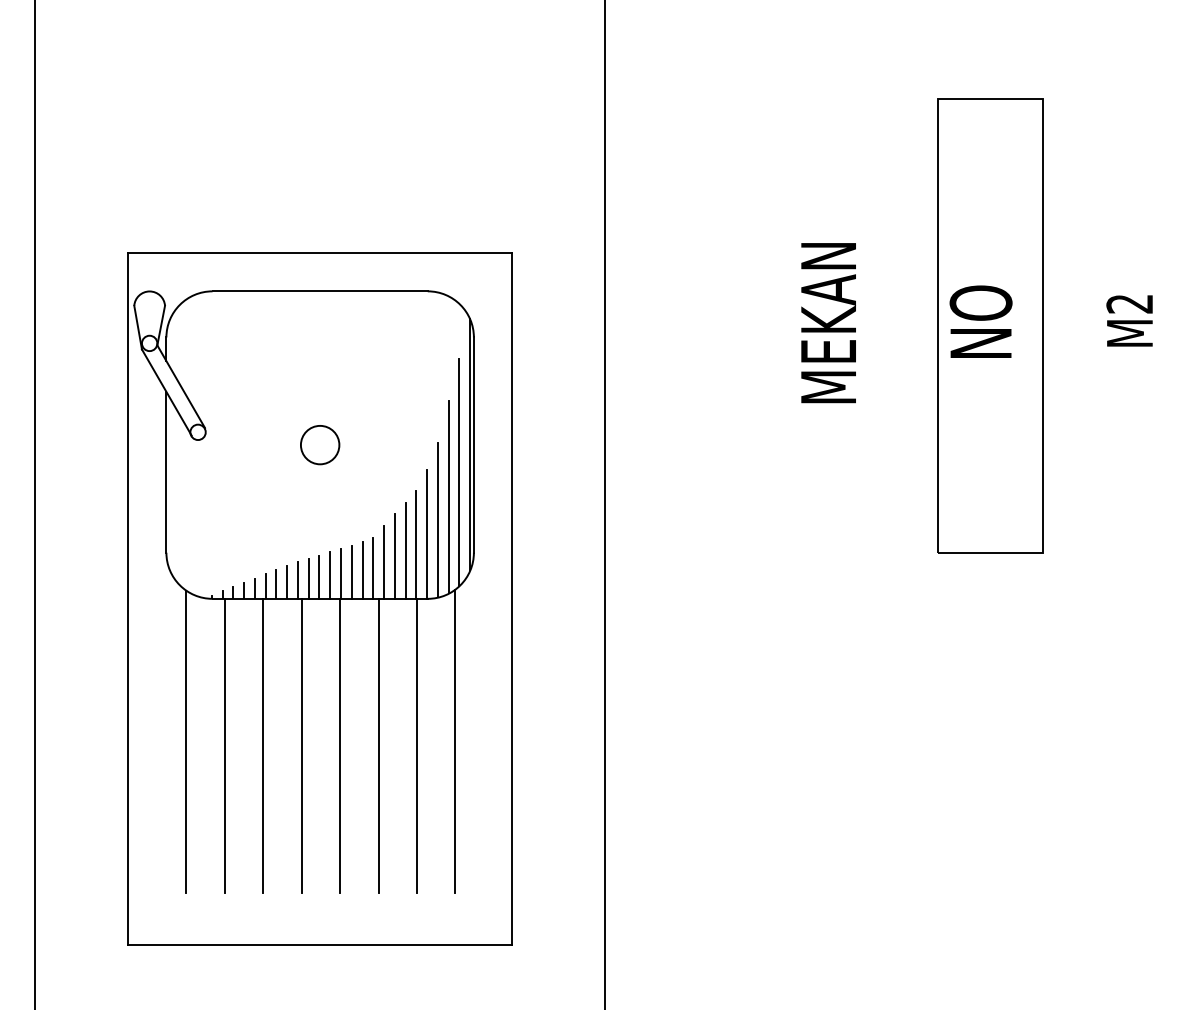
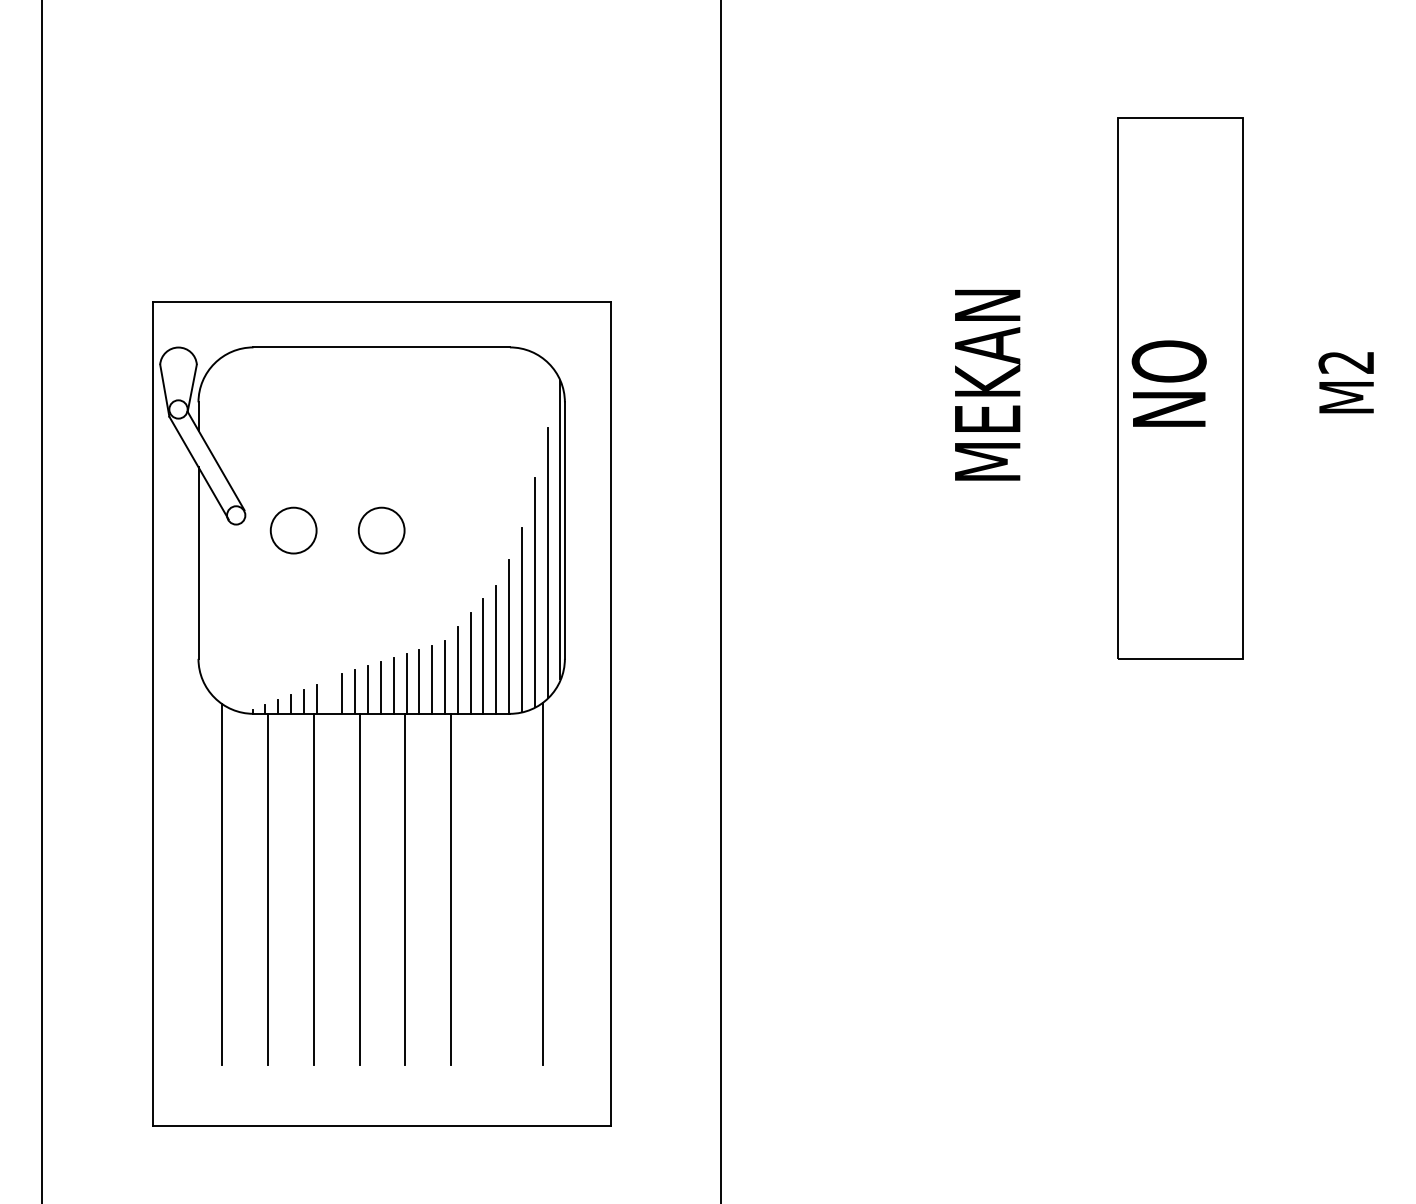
circle: (246, 444) -> (293, 530), added
line: (276, 584) -> (329, 696), removed
line: (417, 745) -> (497, 888), removed

